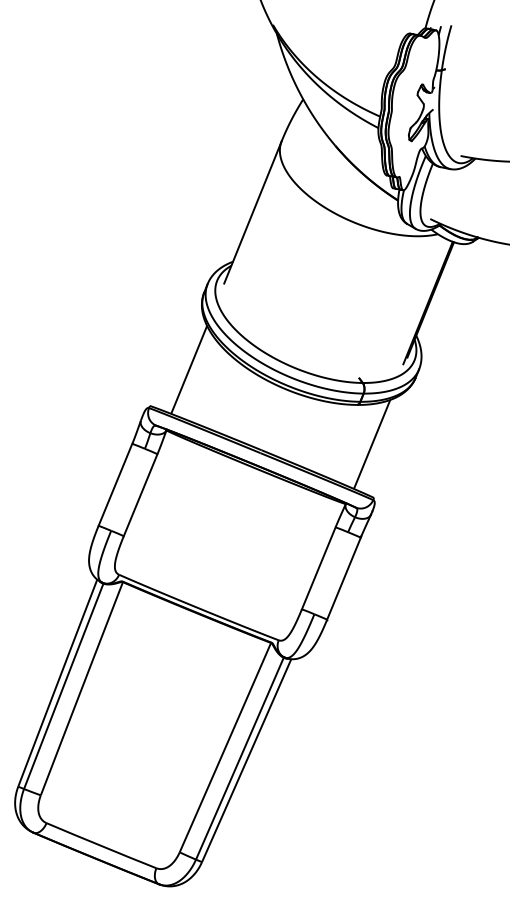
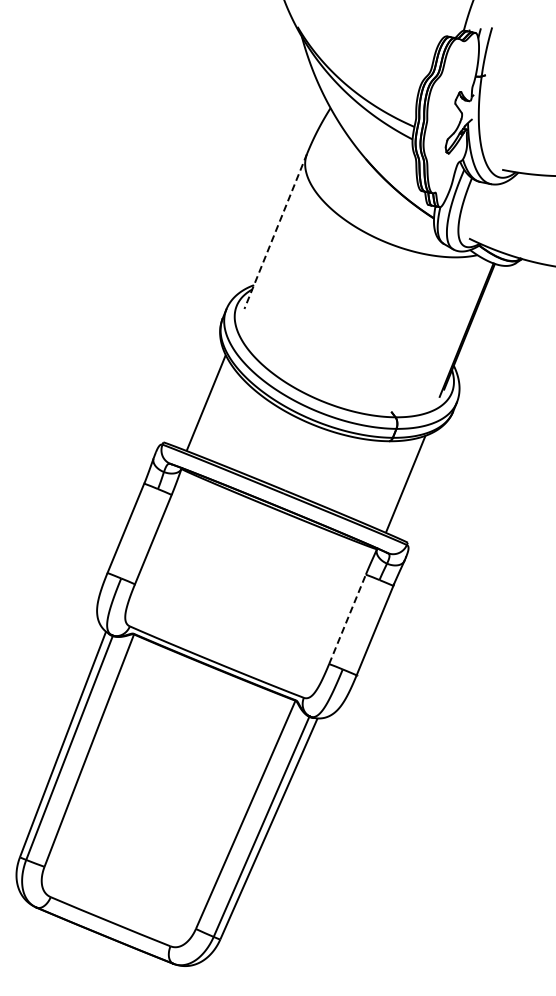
line: (252, 212) -> (275, 231), solid -> dashed
line: (318, 567) -> (347, 618), solid -> dashed

